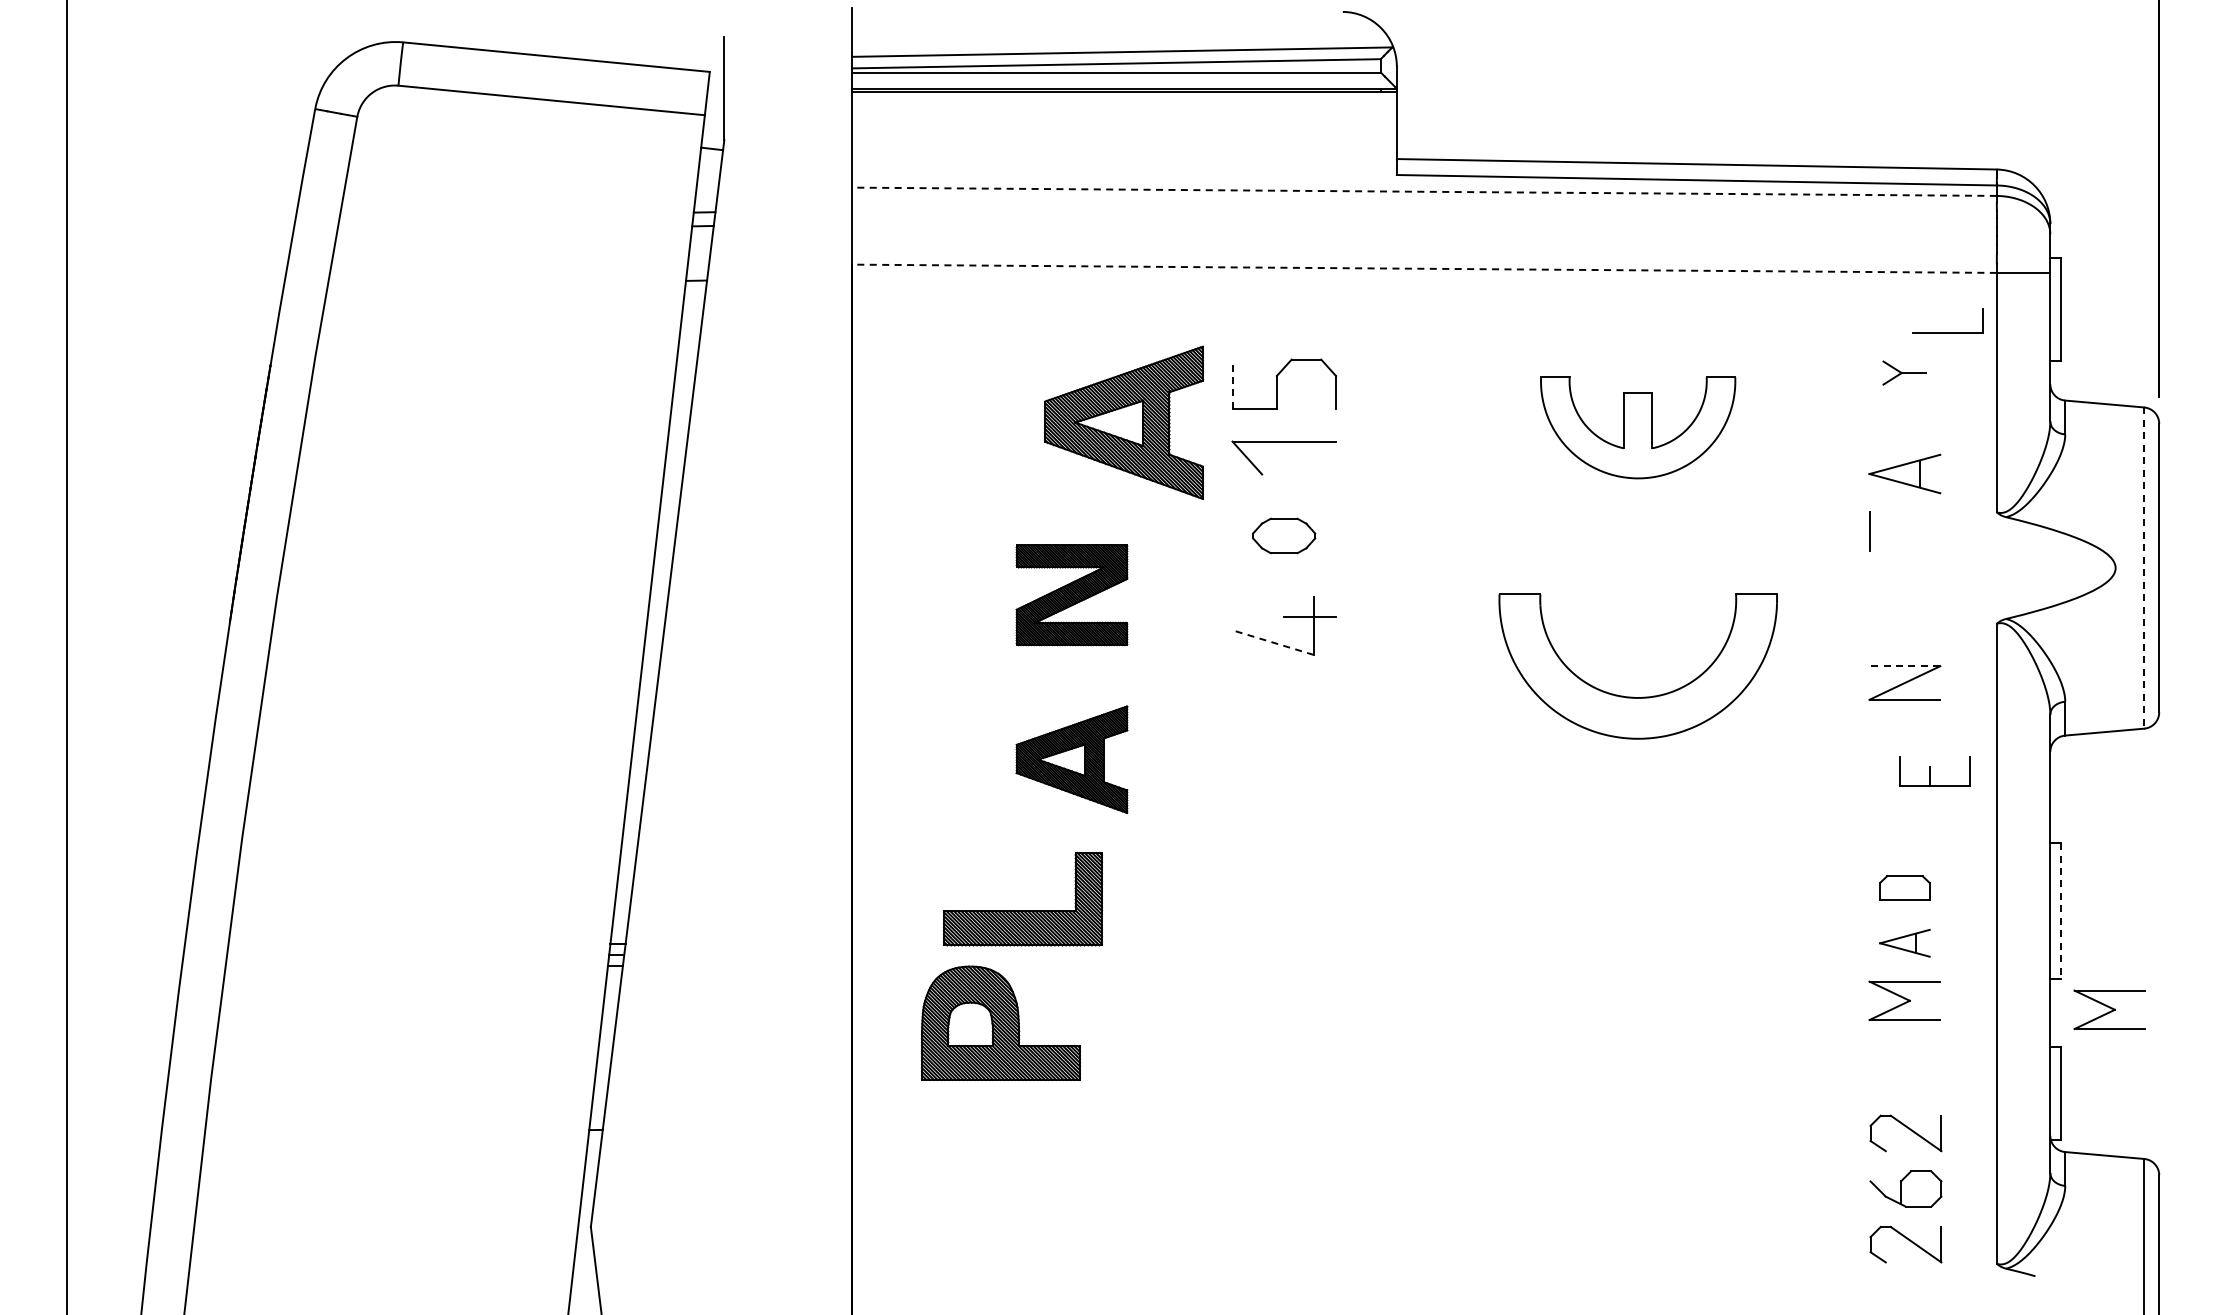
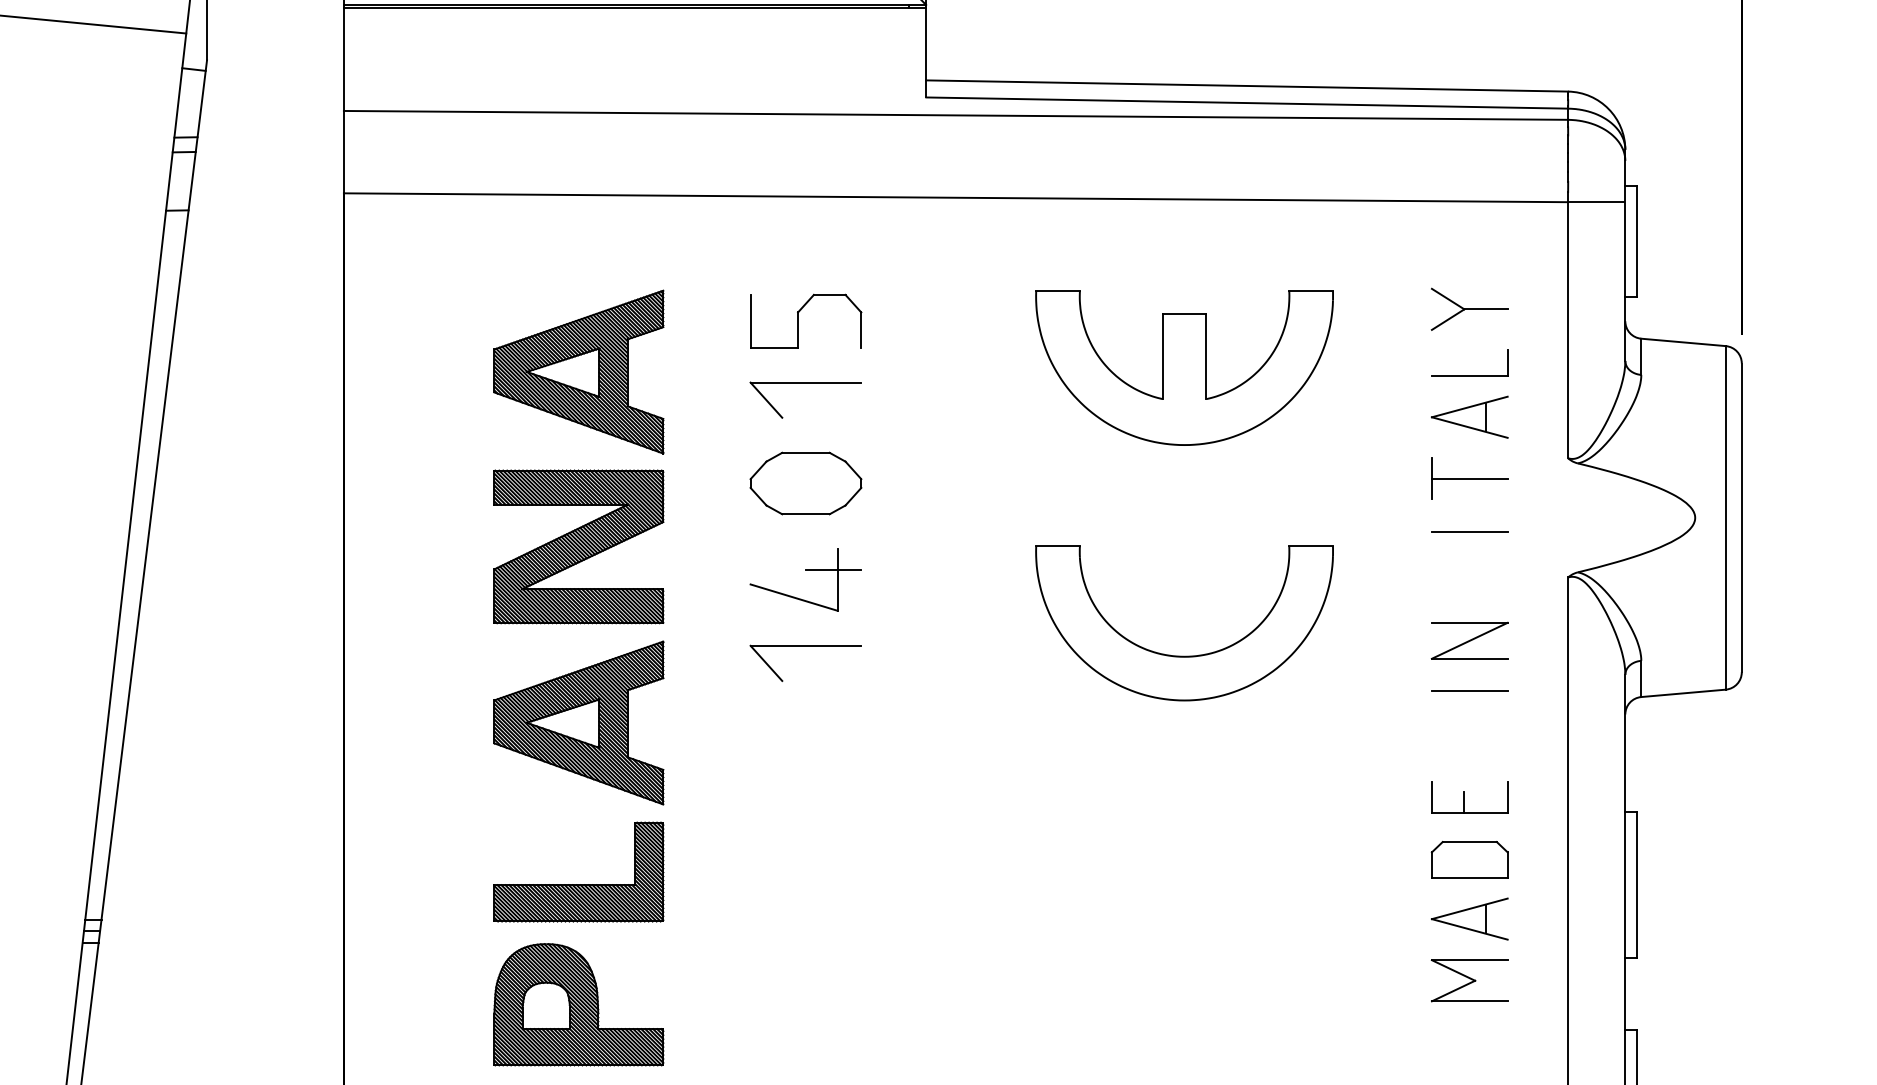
line: (1424, 191) -> (955, 115), dashed -> solid
line: (1424, 268) -> (955, 197), dashed -> solid
part: (1947, 332) -> (1469, 376), moved
part: (1904, 372) -> (1469, 308), size x1.67
line: (1232, 384) -> (750, 321), dashed -> solid
part: (1123, 422) -> (578, 371), moved
part: (1637, 427) -> (1183, 367), size x1.43
line: (1904, 531) -> (1469, 478), added
part: (1283, 535) -> (805, 483), size x1.67
line: (2144, 568) -> (1726, 518), dashed -> solid
line: (1904, 581) -> (1469, 532), added
part: (1071, 594) -> (578, 546), size x1.43
line: (1272, 642) -> (793, 597), dashed -> solid
line: (1904, 666) -> (1469, 623), dashed -> solid
part: (1283, 688) -> (805, 646), added
line: (1904, 730) -> (1469, 691), added
part: (1071, 759) -> (578, 722), size x1.43
part: (1934, 771) -> (1469, 797), moved
part: (1904, 887) -> (1469, 859), size x1.43
part: (1022, 910) -> (578, 884), moved
line: (2061, 911) -> (1637, 885), dashed -> solid
part: (1904, 943) -> (1469, 919), size x1.43
part: (2109, 1009) -> (1688, 990), removed
part: (1000, 1022) -> (578, 1003), moved

